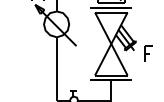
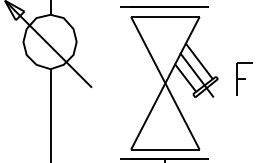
part: (148, 53) -> (243, 77), moved

